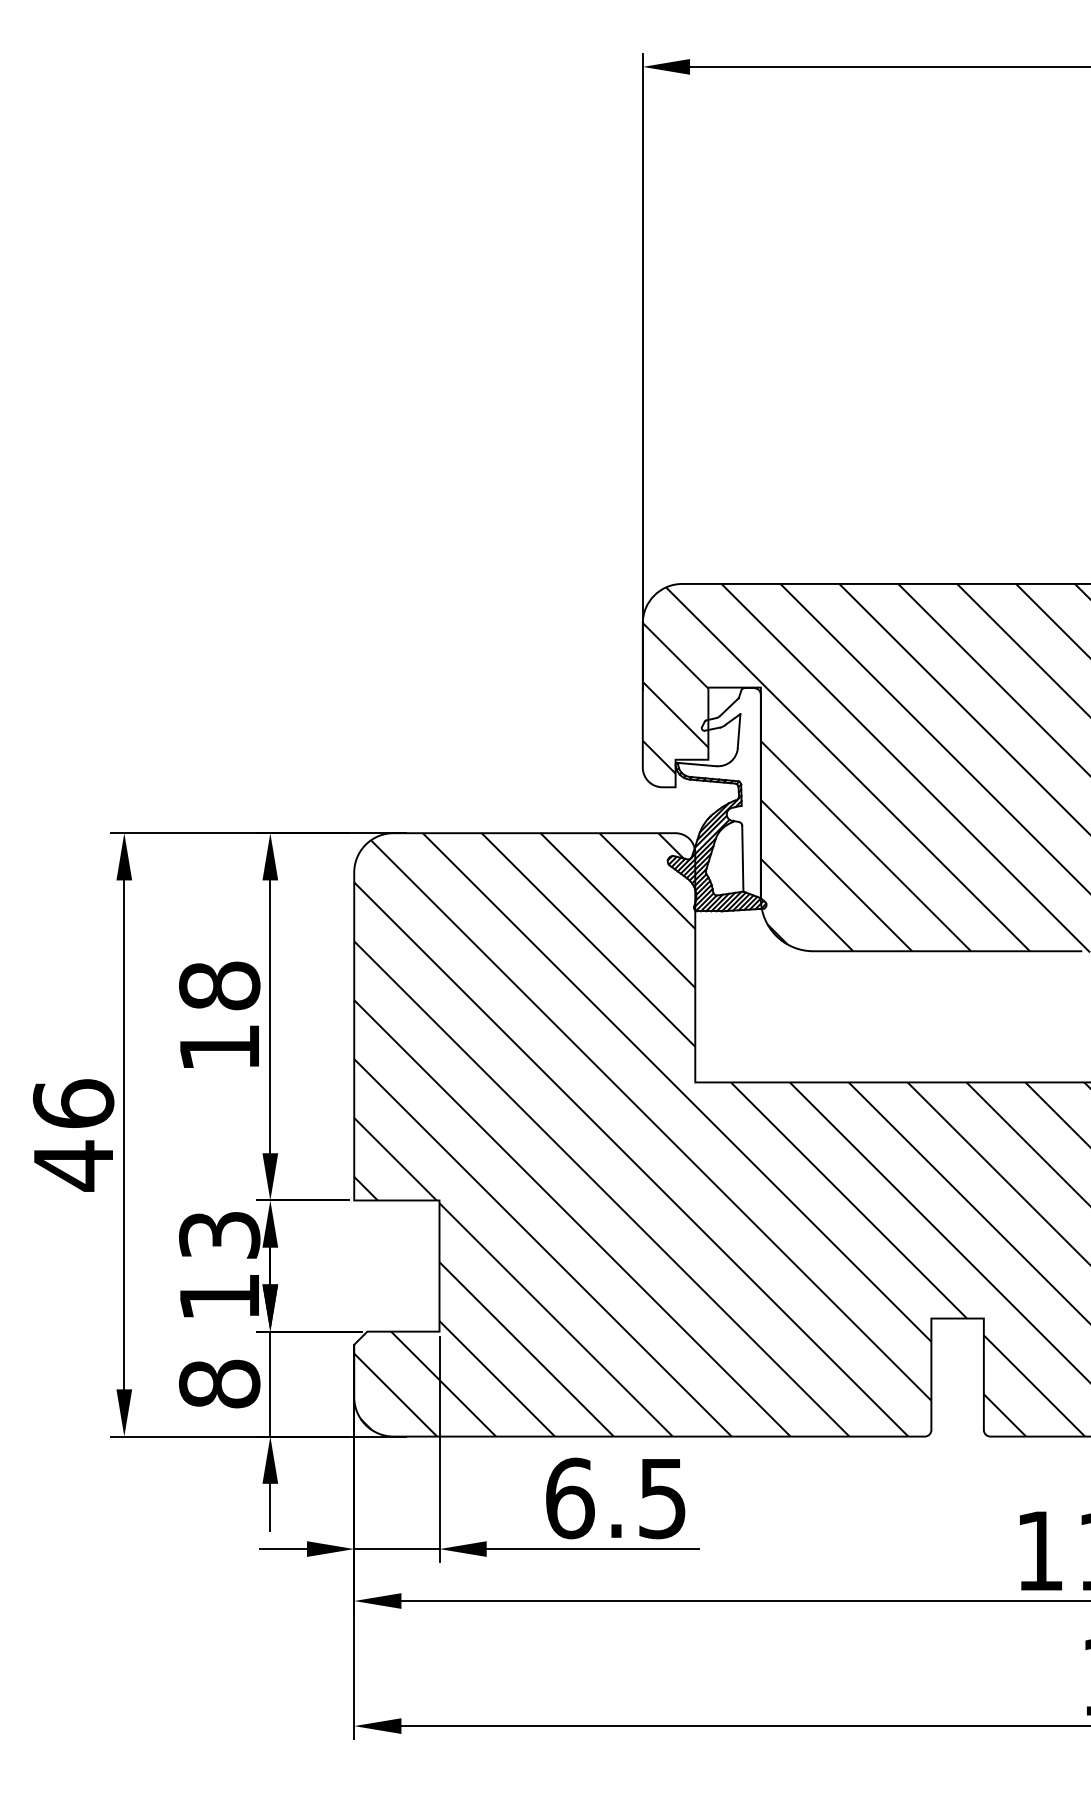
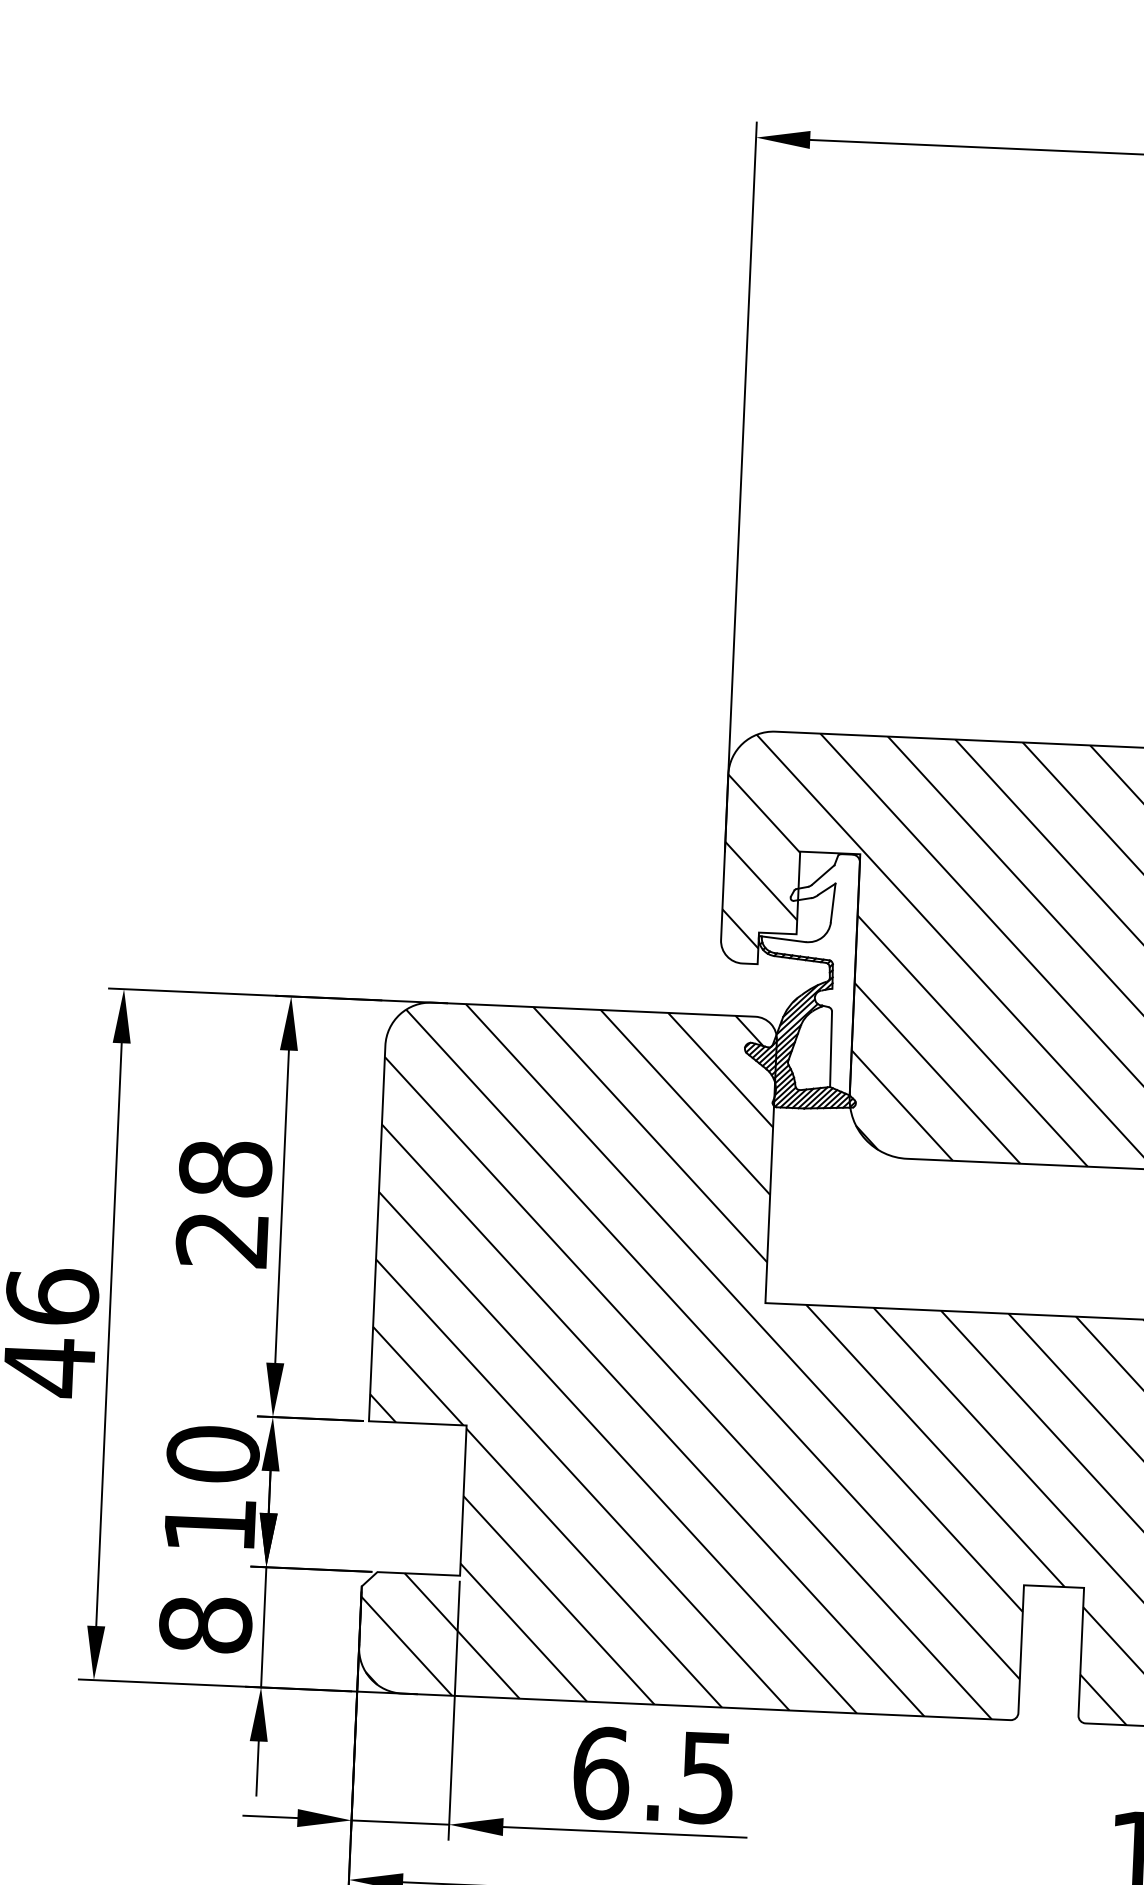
text: (218, 1048) -> (221, 1240), 18 -> 28
text: (219, 1234) -> (213, 1453), 13 -> 10

